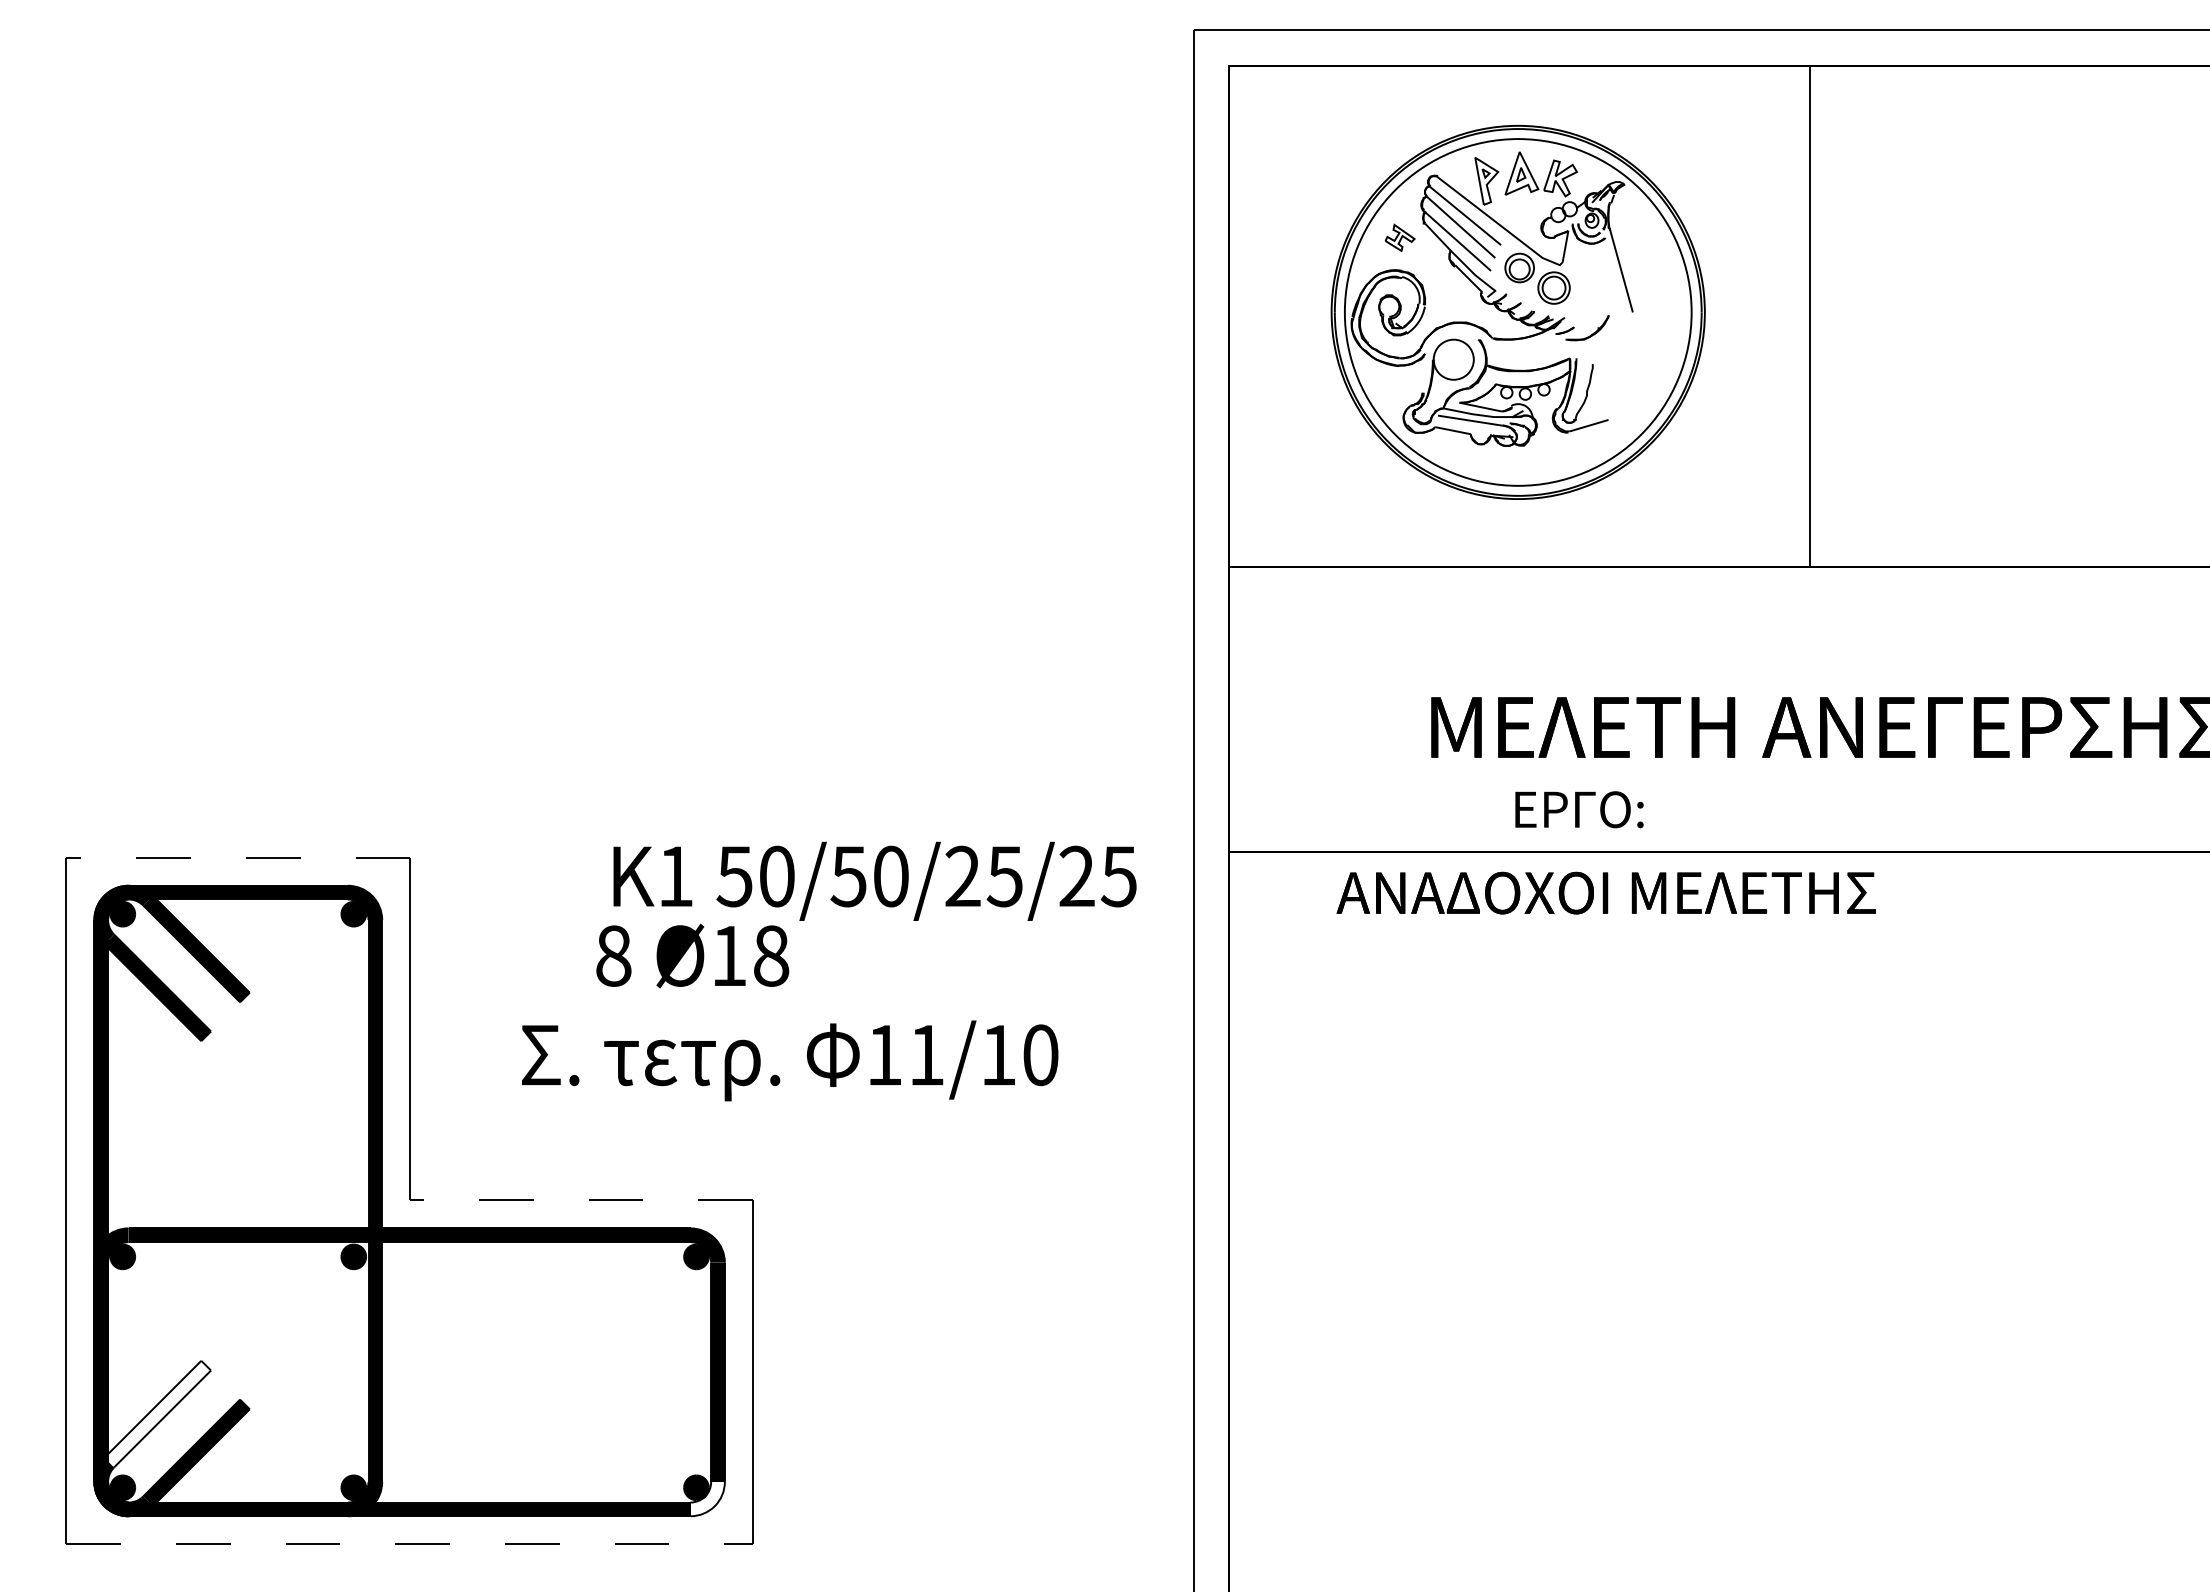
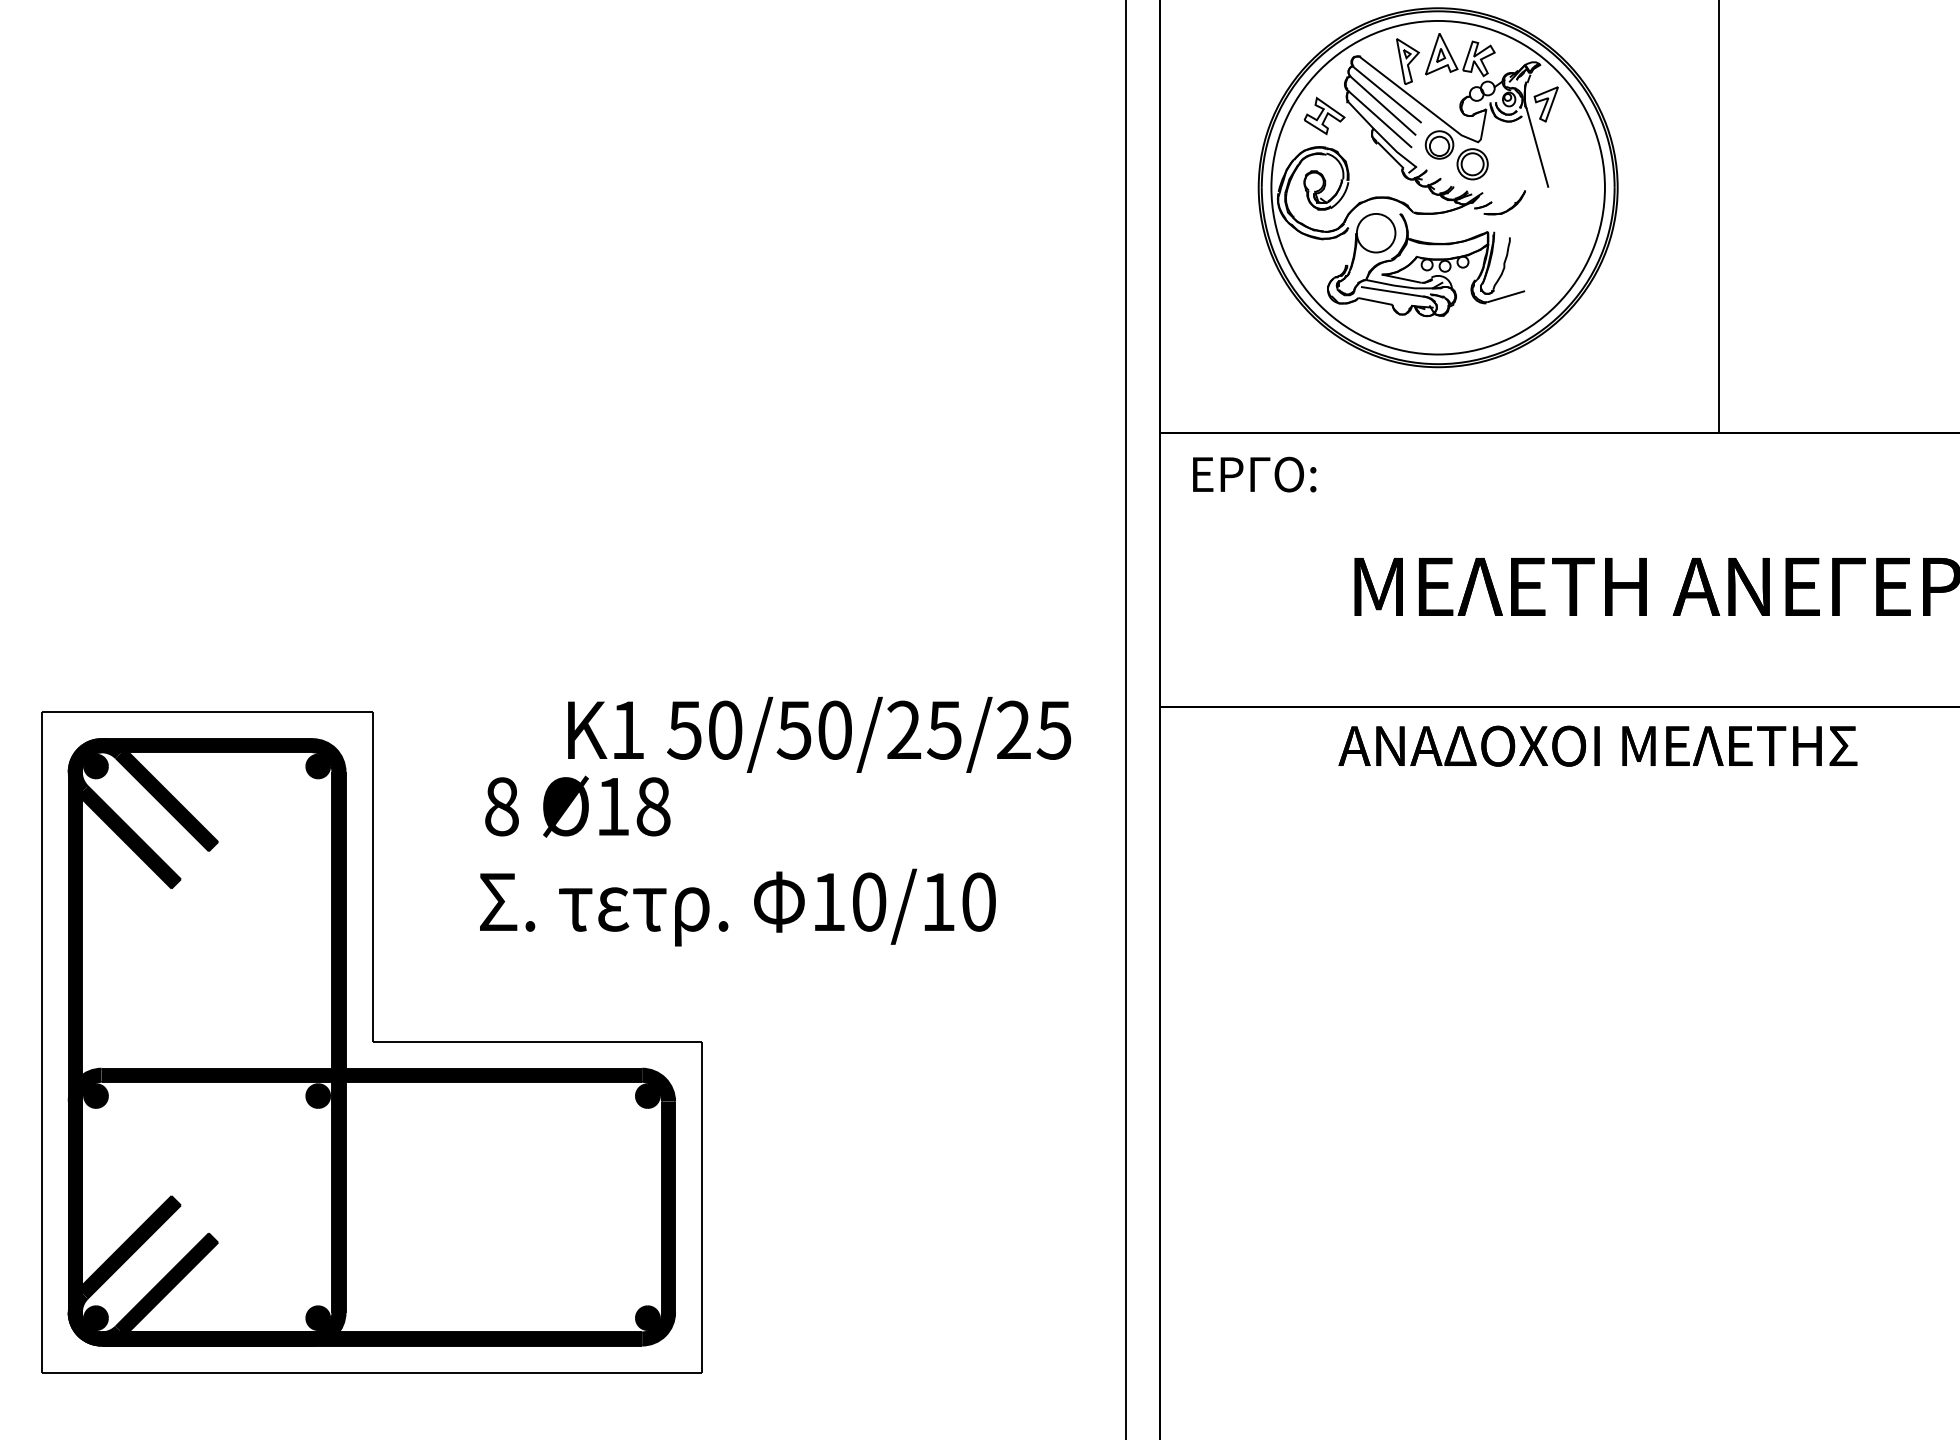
part: (1630, 225) -> (1546, 104), added
part: (1399, 237) -> (1323, 115), size x1.43
text: (1579, 809) -> (1254, 474), moved
line: (237, 857) -> (206, 711), dashed -> solid
text: (1605, 892) -> (1597, 745), moved
text: (692, 955) -> (577, 806), moved
text: (926, 1055) -> (869, 902), 11/10 -> 10/10
line: (581, 1200) -> (537, 1041), dashed -> solid
fill: (157, 1413) -> (129, 1246), added
fill: (707, 1498) -> (658, 1328), added
line: (410, 1544) -> (372, 1372), dashed -> solid

